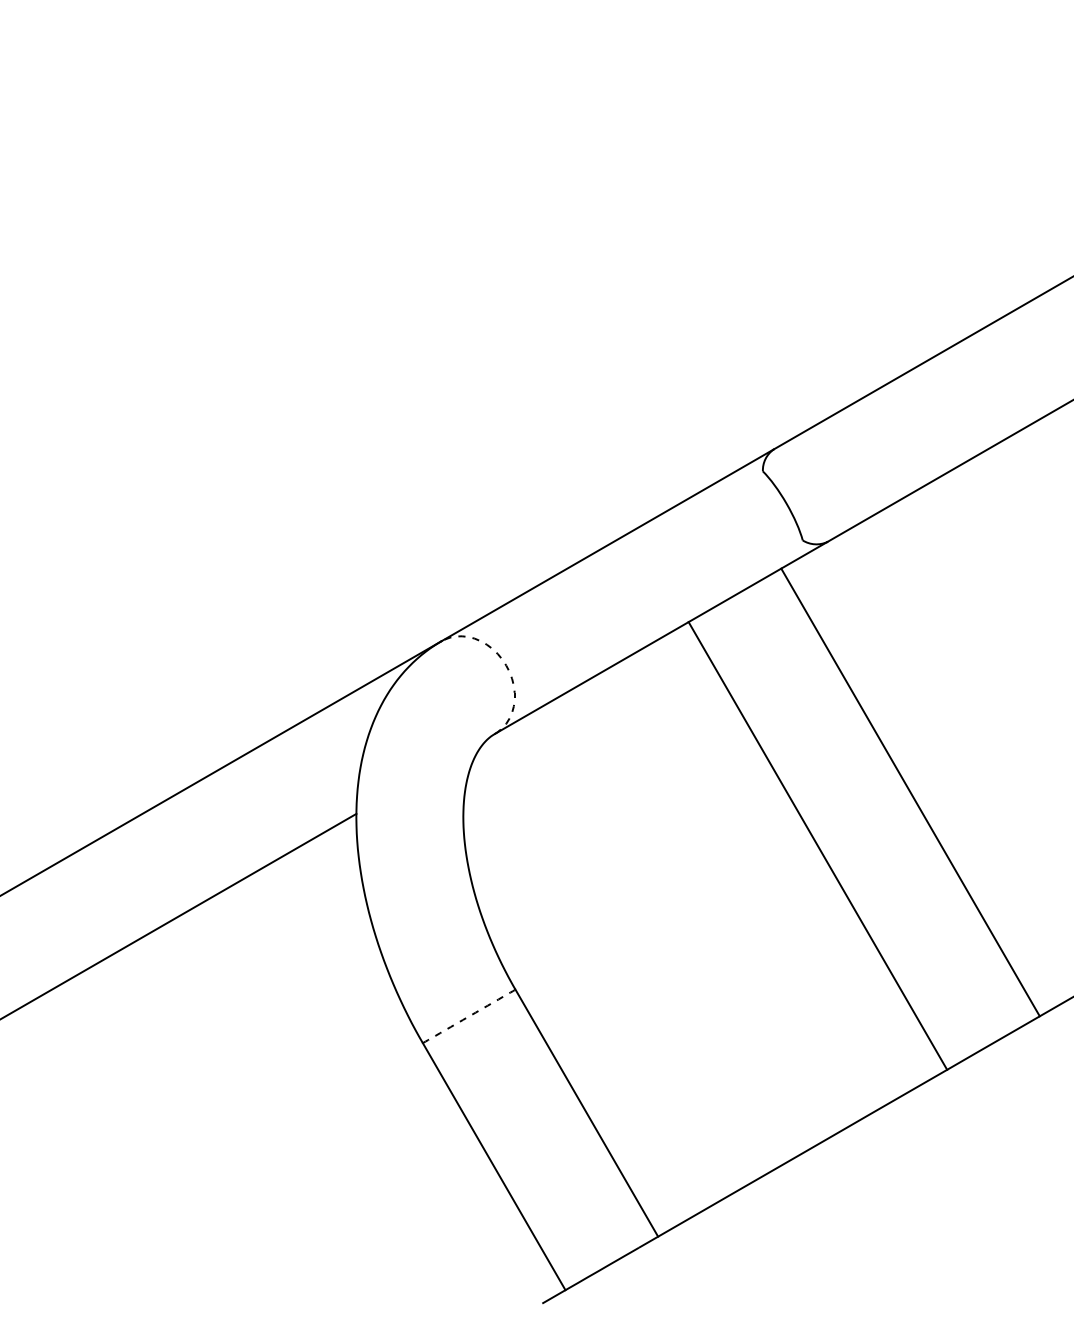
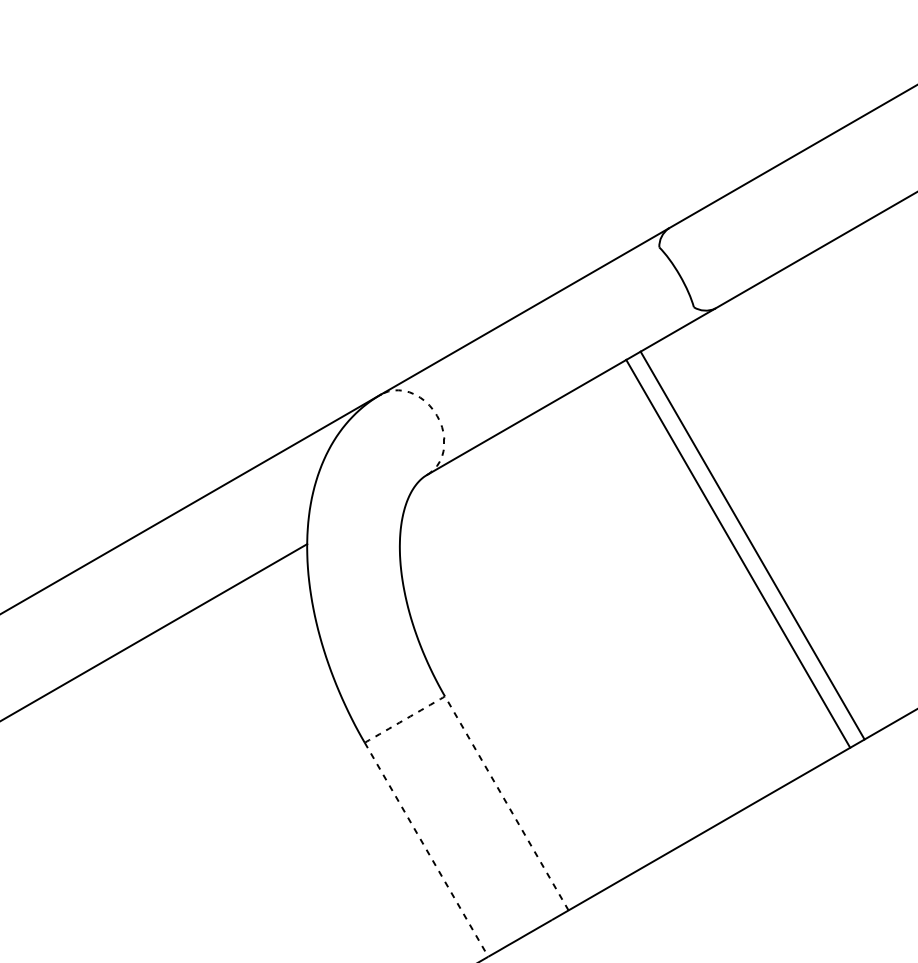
line: (910, 792) -> (752, 545), moved
line: (817, 845) -> (737, 553), moved
line: (586, 1113) -> (506, 803), solid -> dashed
line: (494, 1166) -> (426, 849), solid -> dashed

